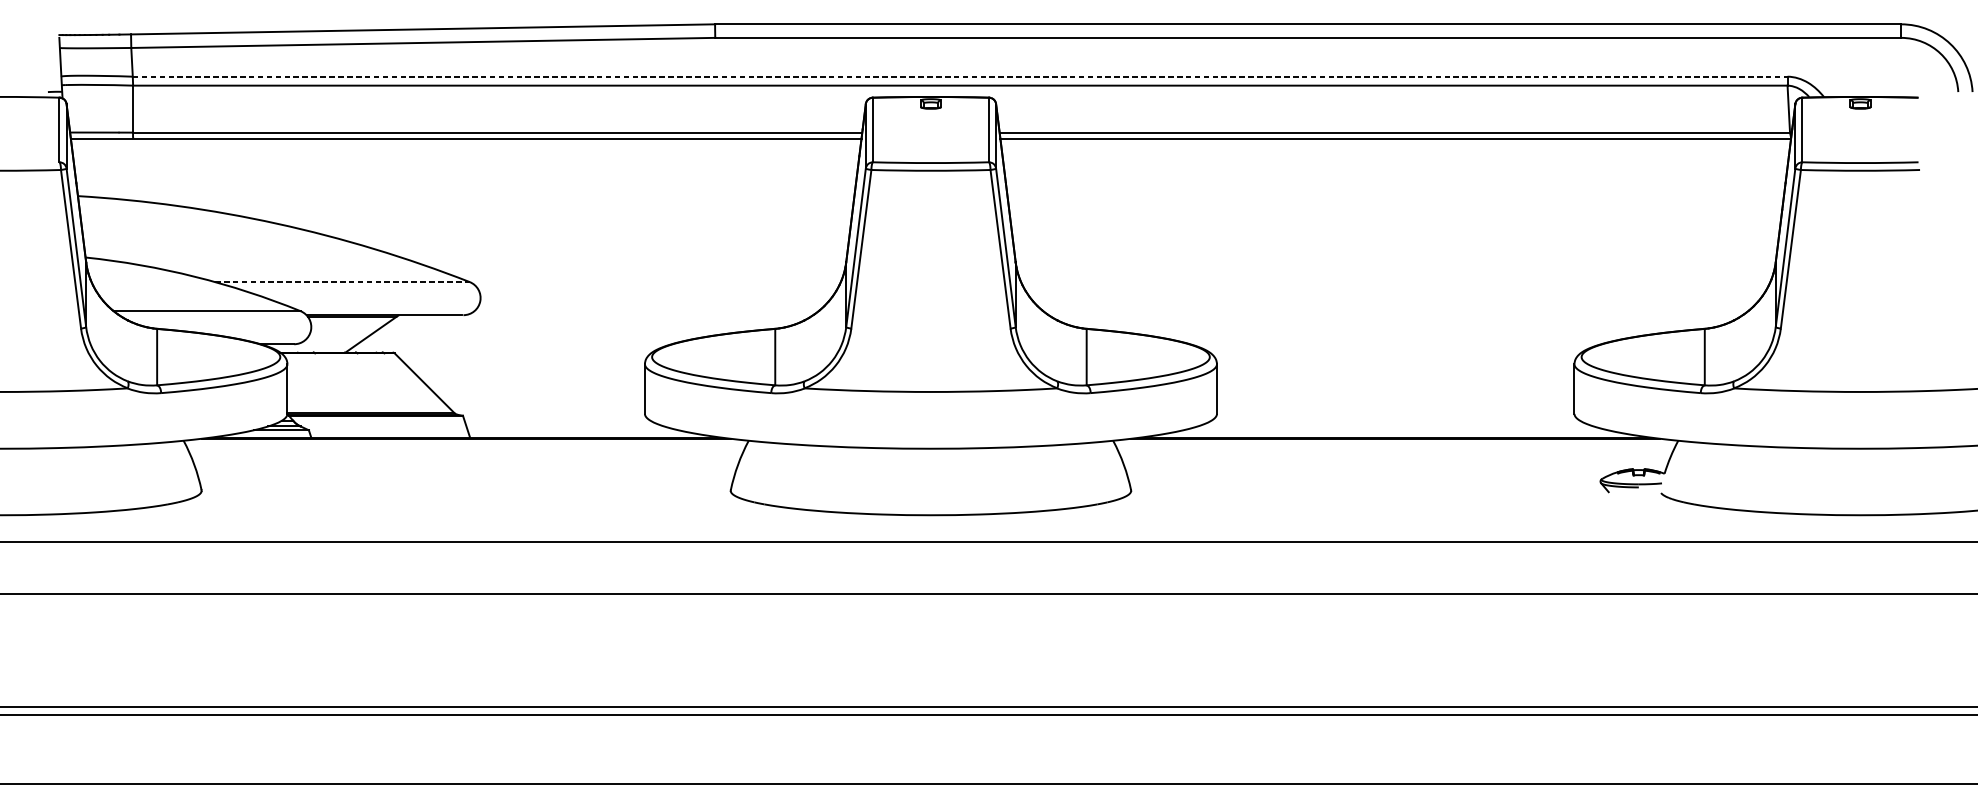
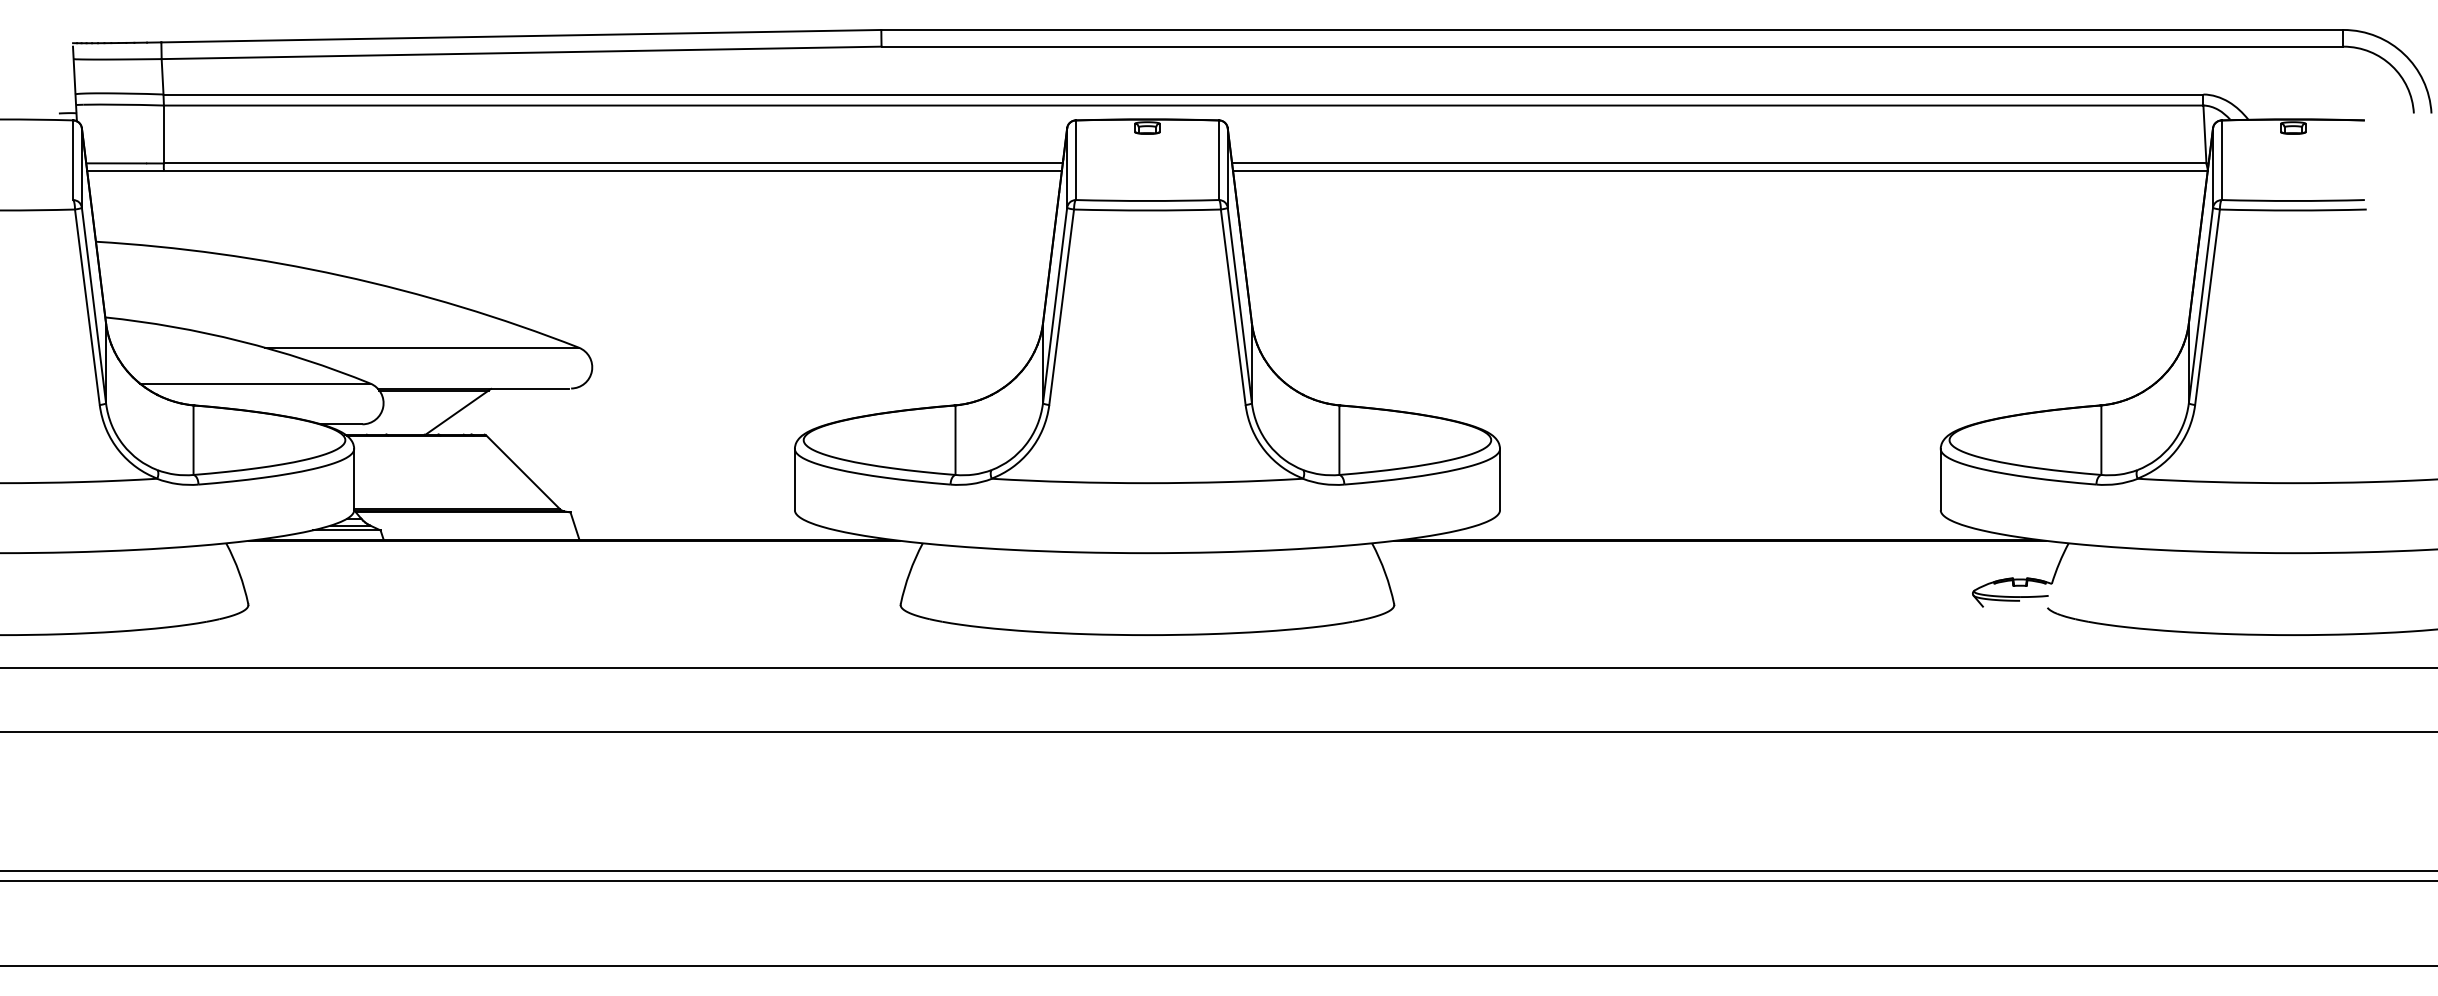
line: (960, 76) -> (1183, 94), dashed -> solid
line: (342, 281) -> (422, 347), dashed -> solid

